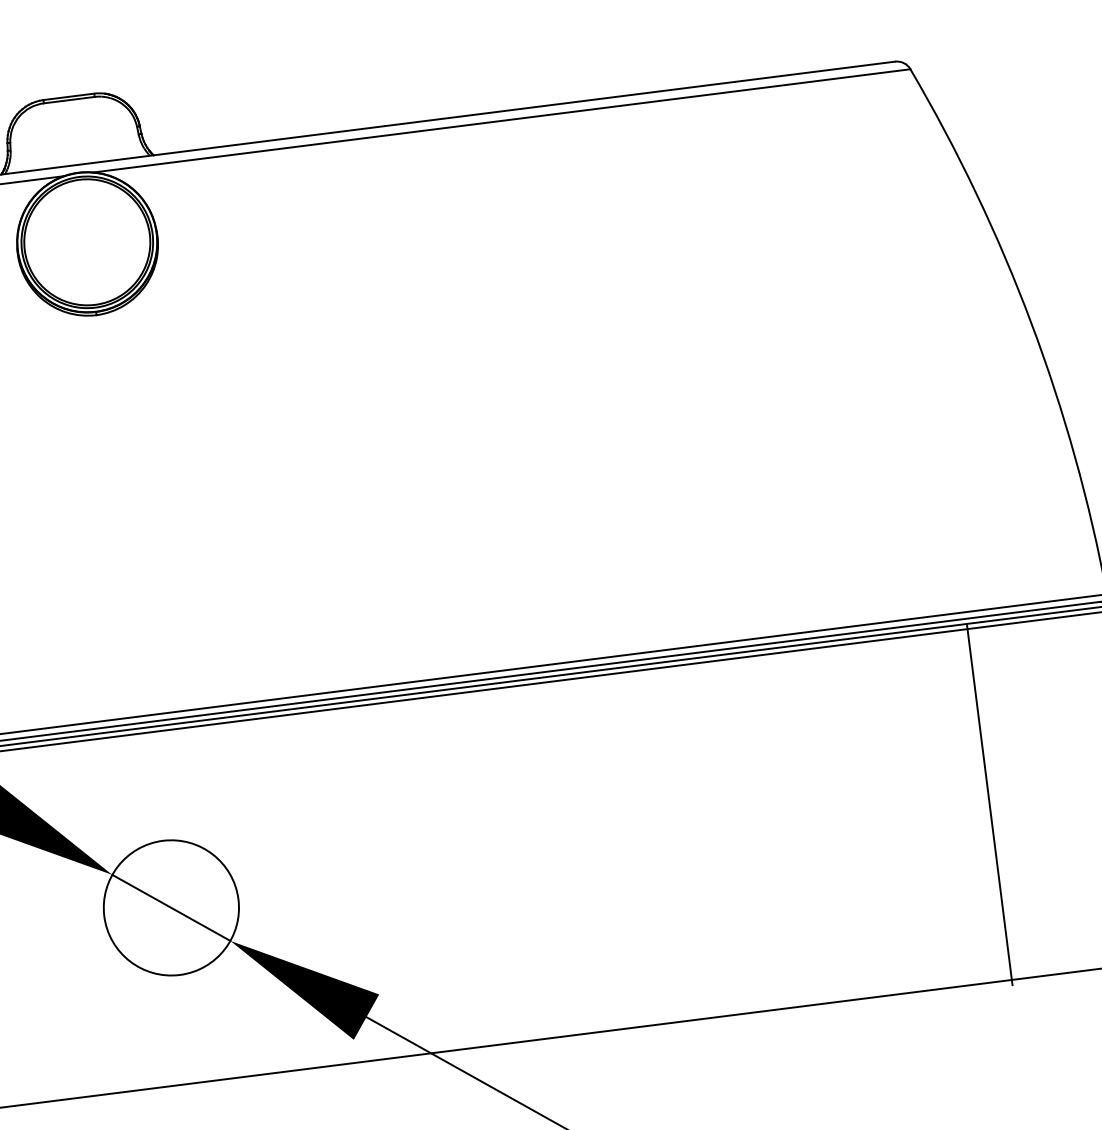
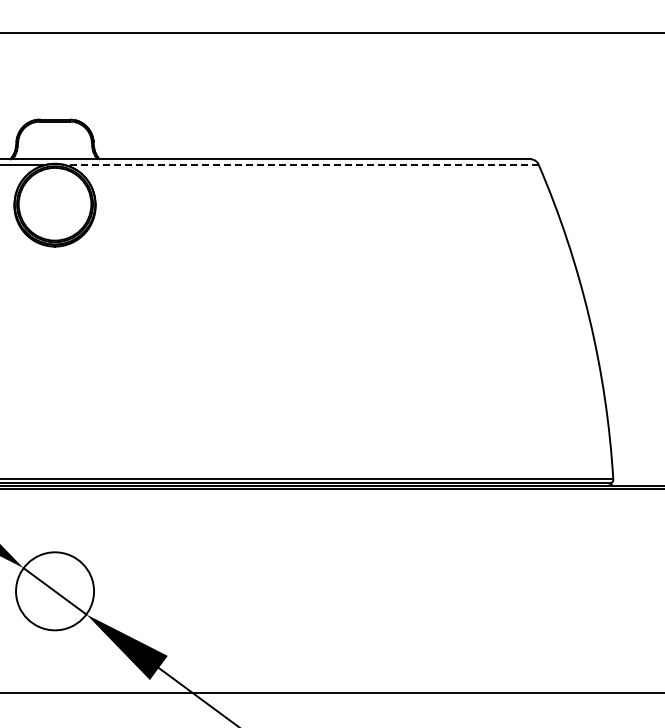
line: (502, 120) -> (301, 164), solid -> dashed
line: (988, 804) -> (530, 591), removed

